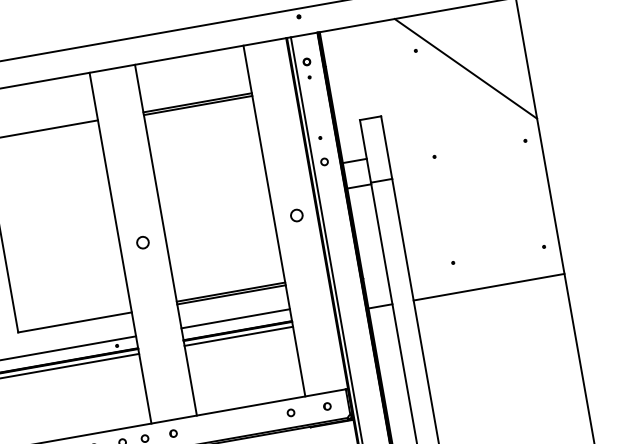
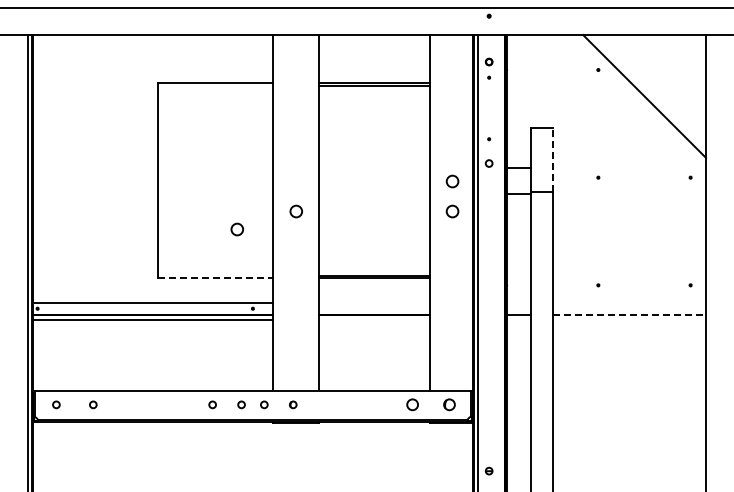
line: (386, 147) -> (552, 160), solid -> dashed
circle: (291, 185) -> (452, 181), added
circle: (87, 270) -> (236, 229), added
line: (489, 287) -> (629, 315), solid -> dashed
line: (235, 318) -> (374, 302), removed
line: (75, 322) -> (215, 278), solid -> dashed
line: (238, 336) -> (374, 320), removed
part: (327, 406) -> (449, 404), size x1.6
circle: (290, 412) -> (412, 404), size x1.6

